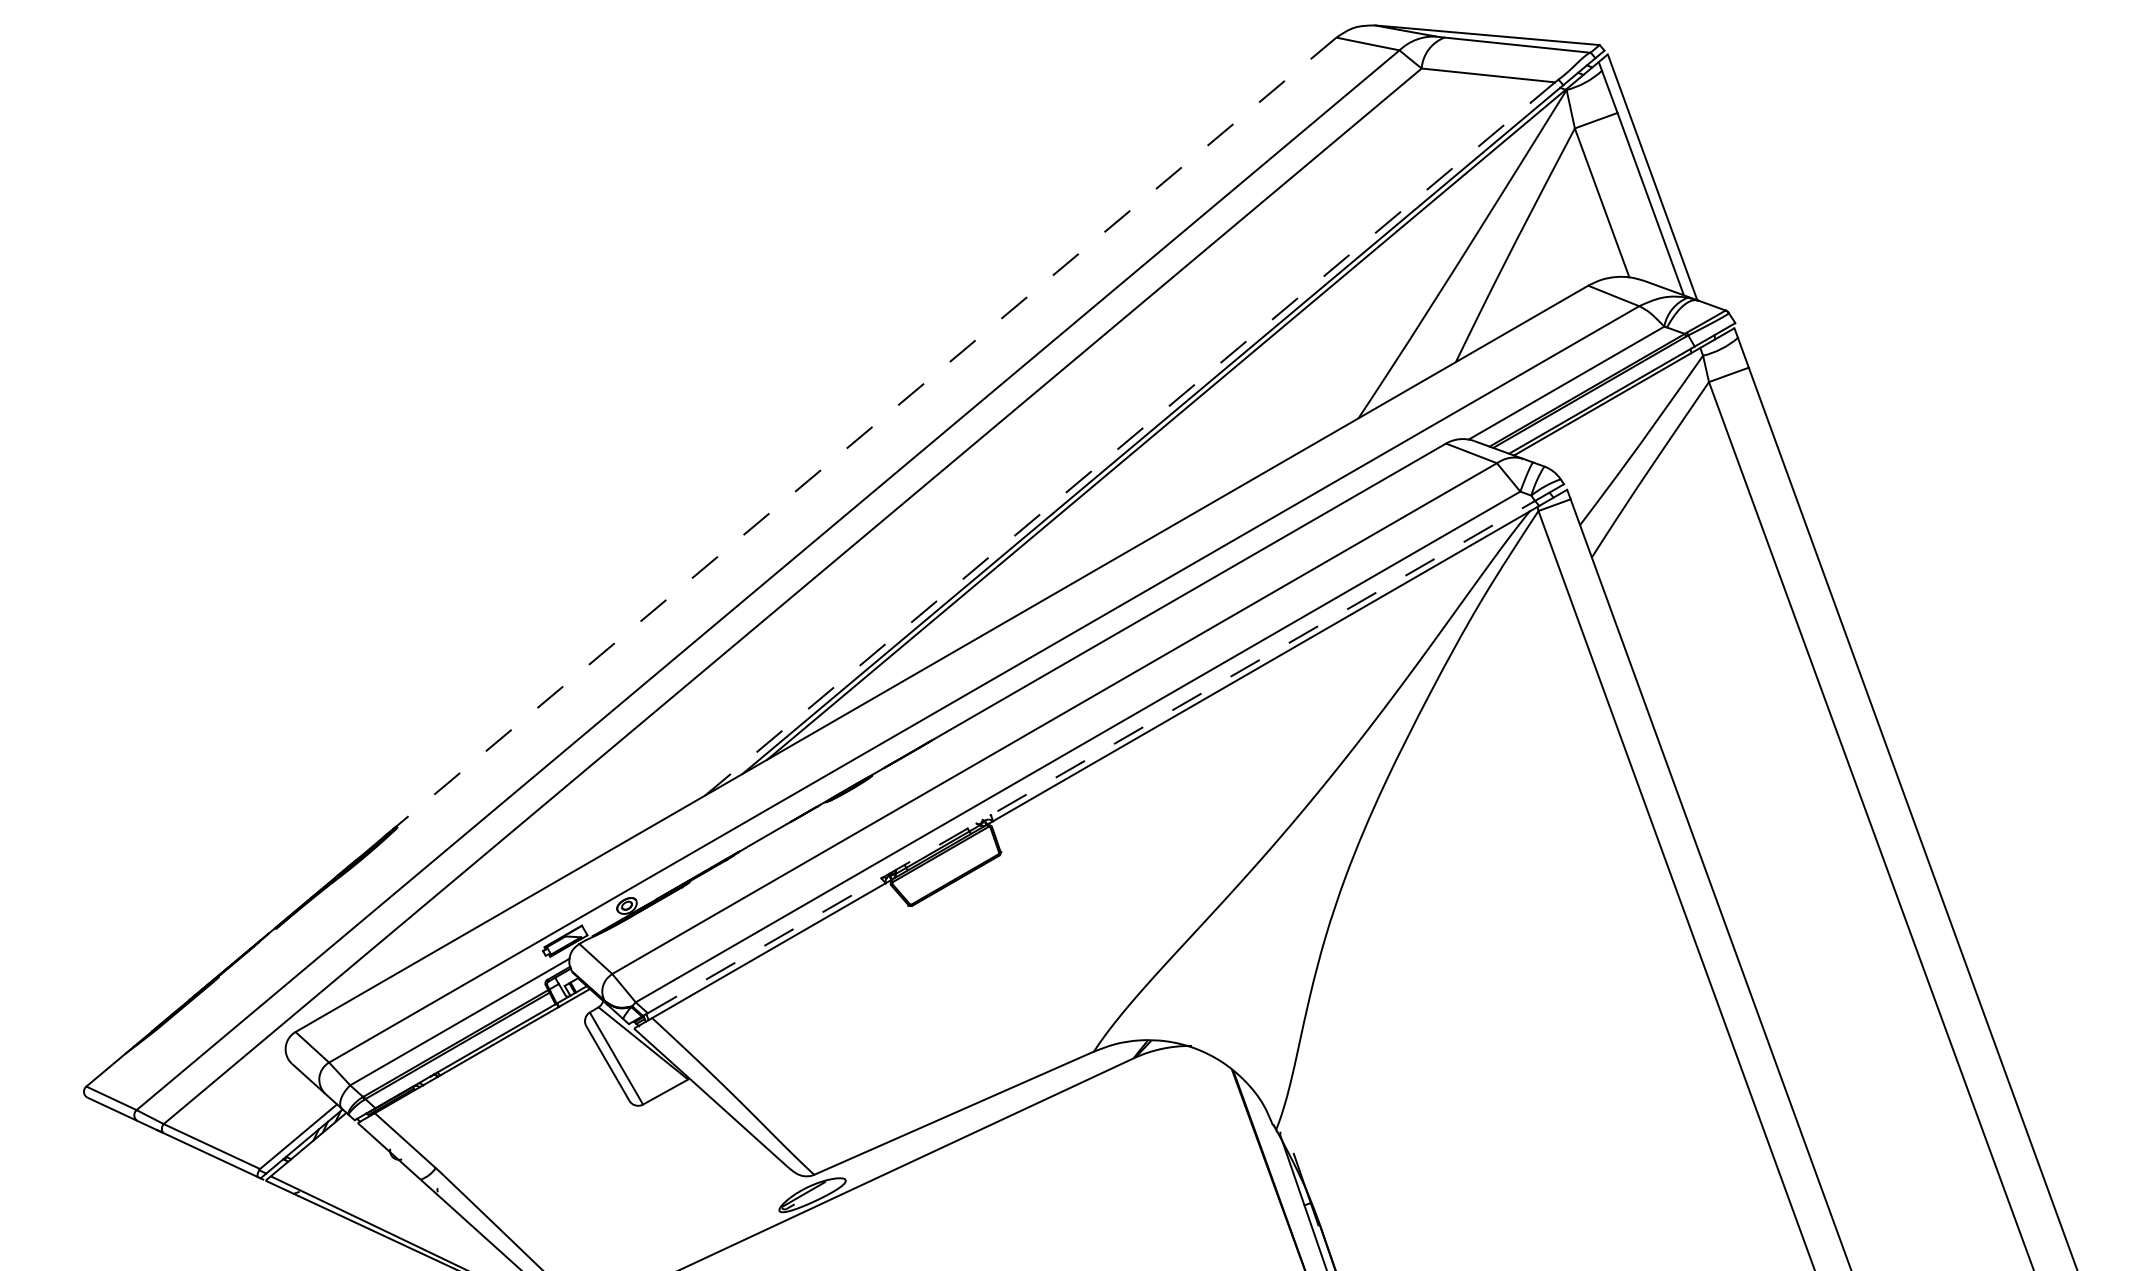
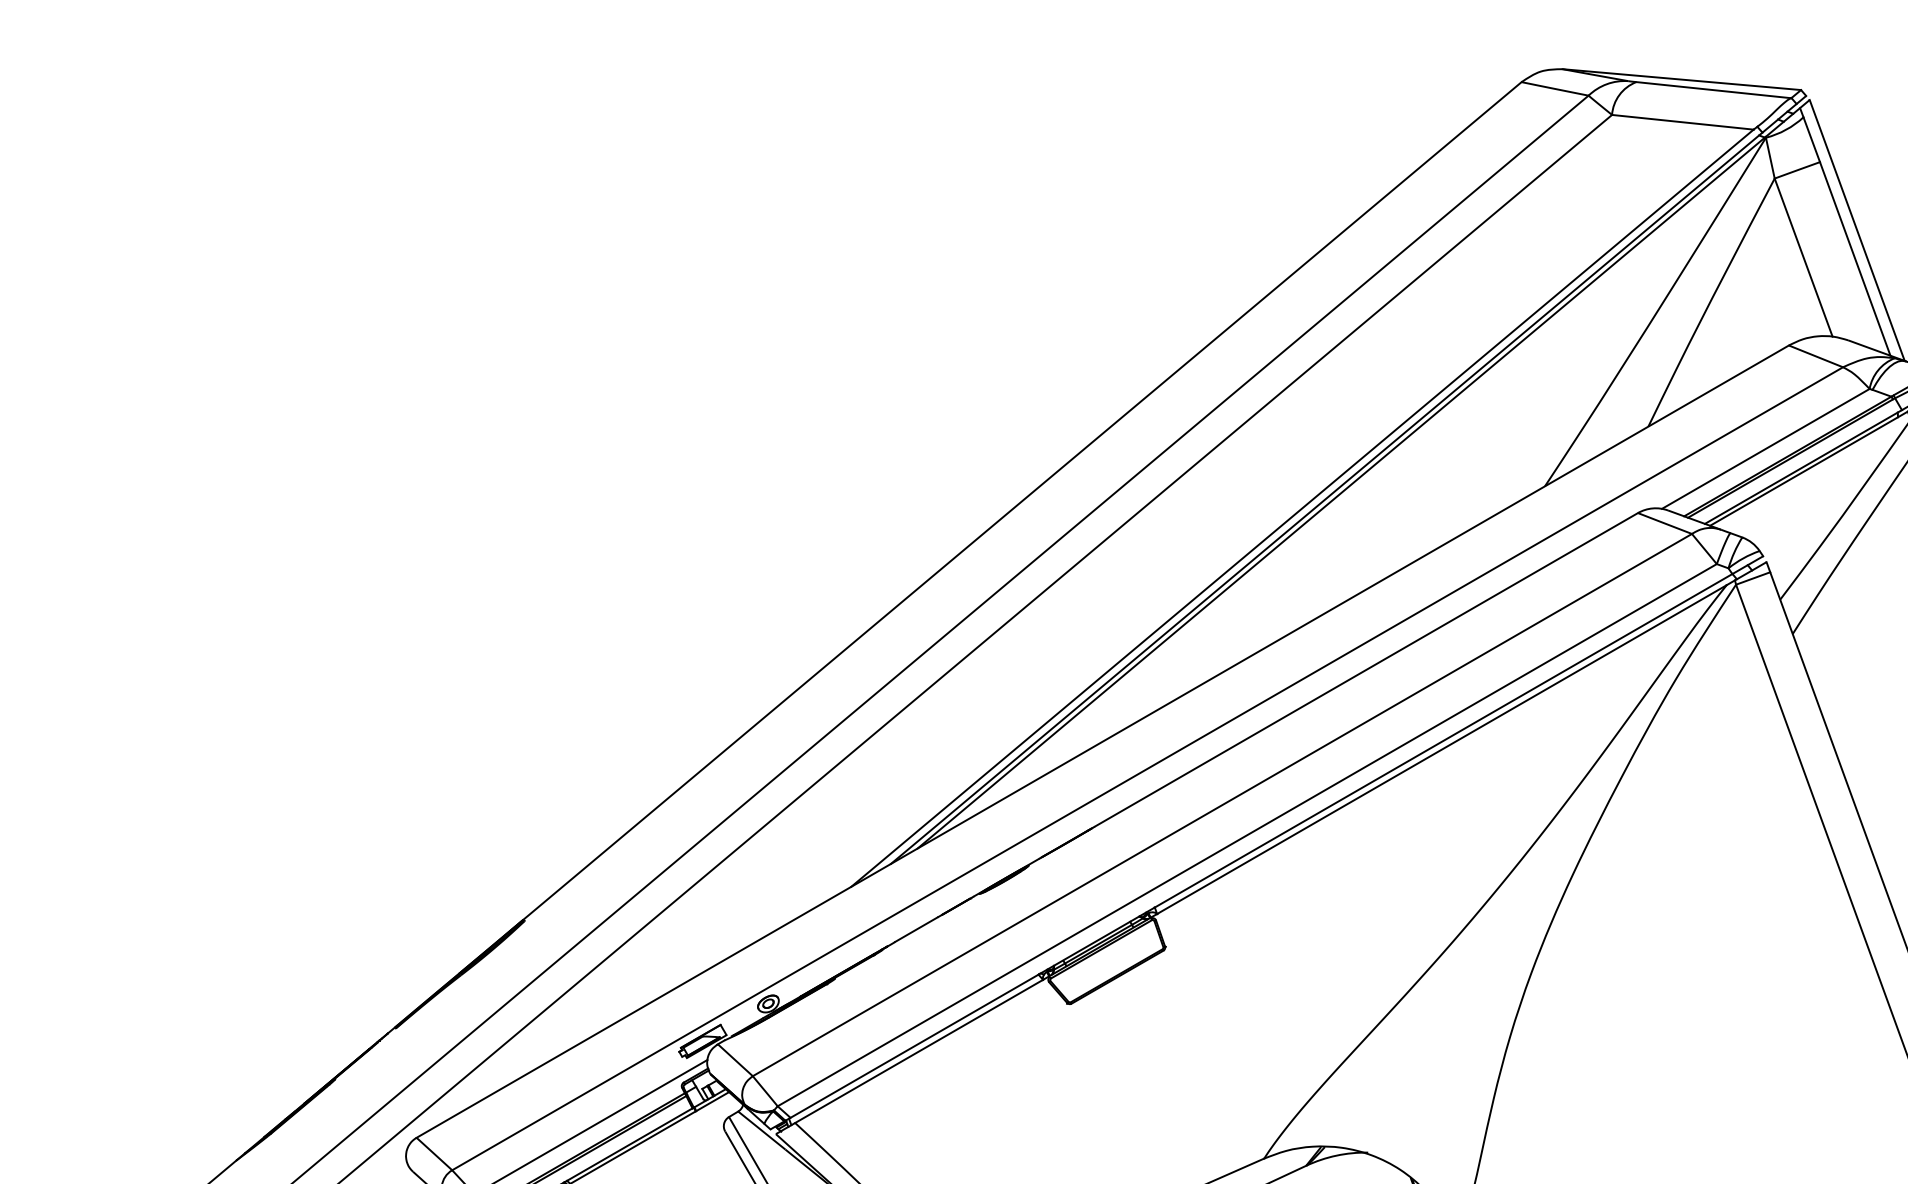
line: (1130, 438) -> (1302, 507), dashed -> solid
line: (835, 457) -> (989, 527), dashed -> solid
line: (1091, 756) -> (1261, 845), dashed -> solid

